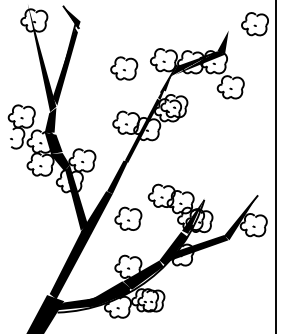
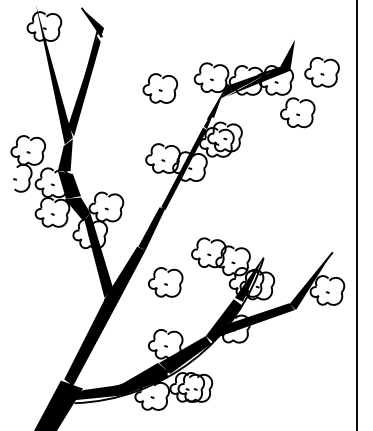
part: (254, 24) -> (321, 72), moved

